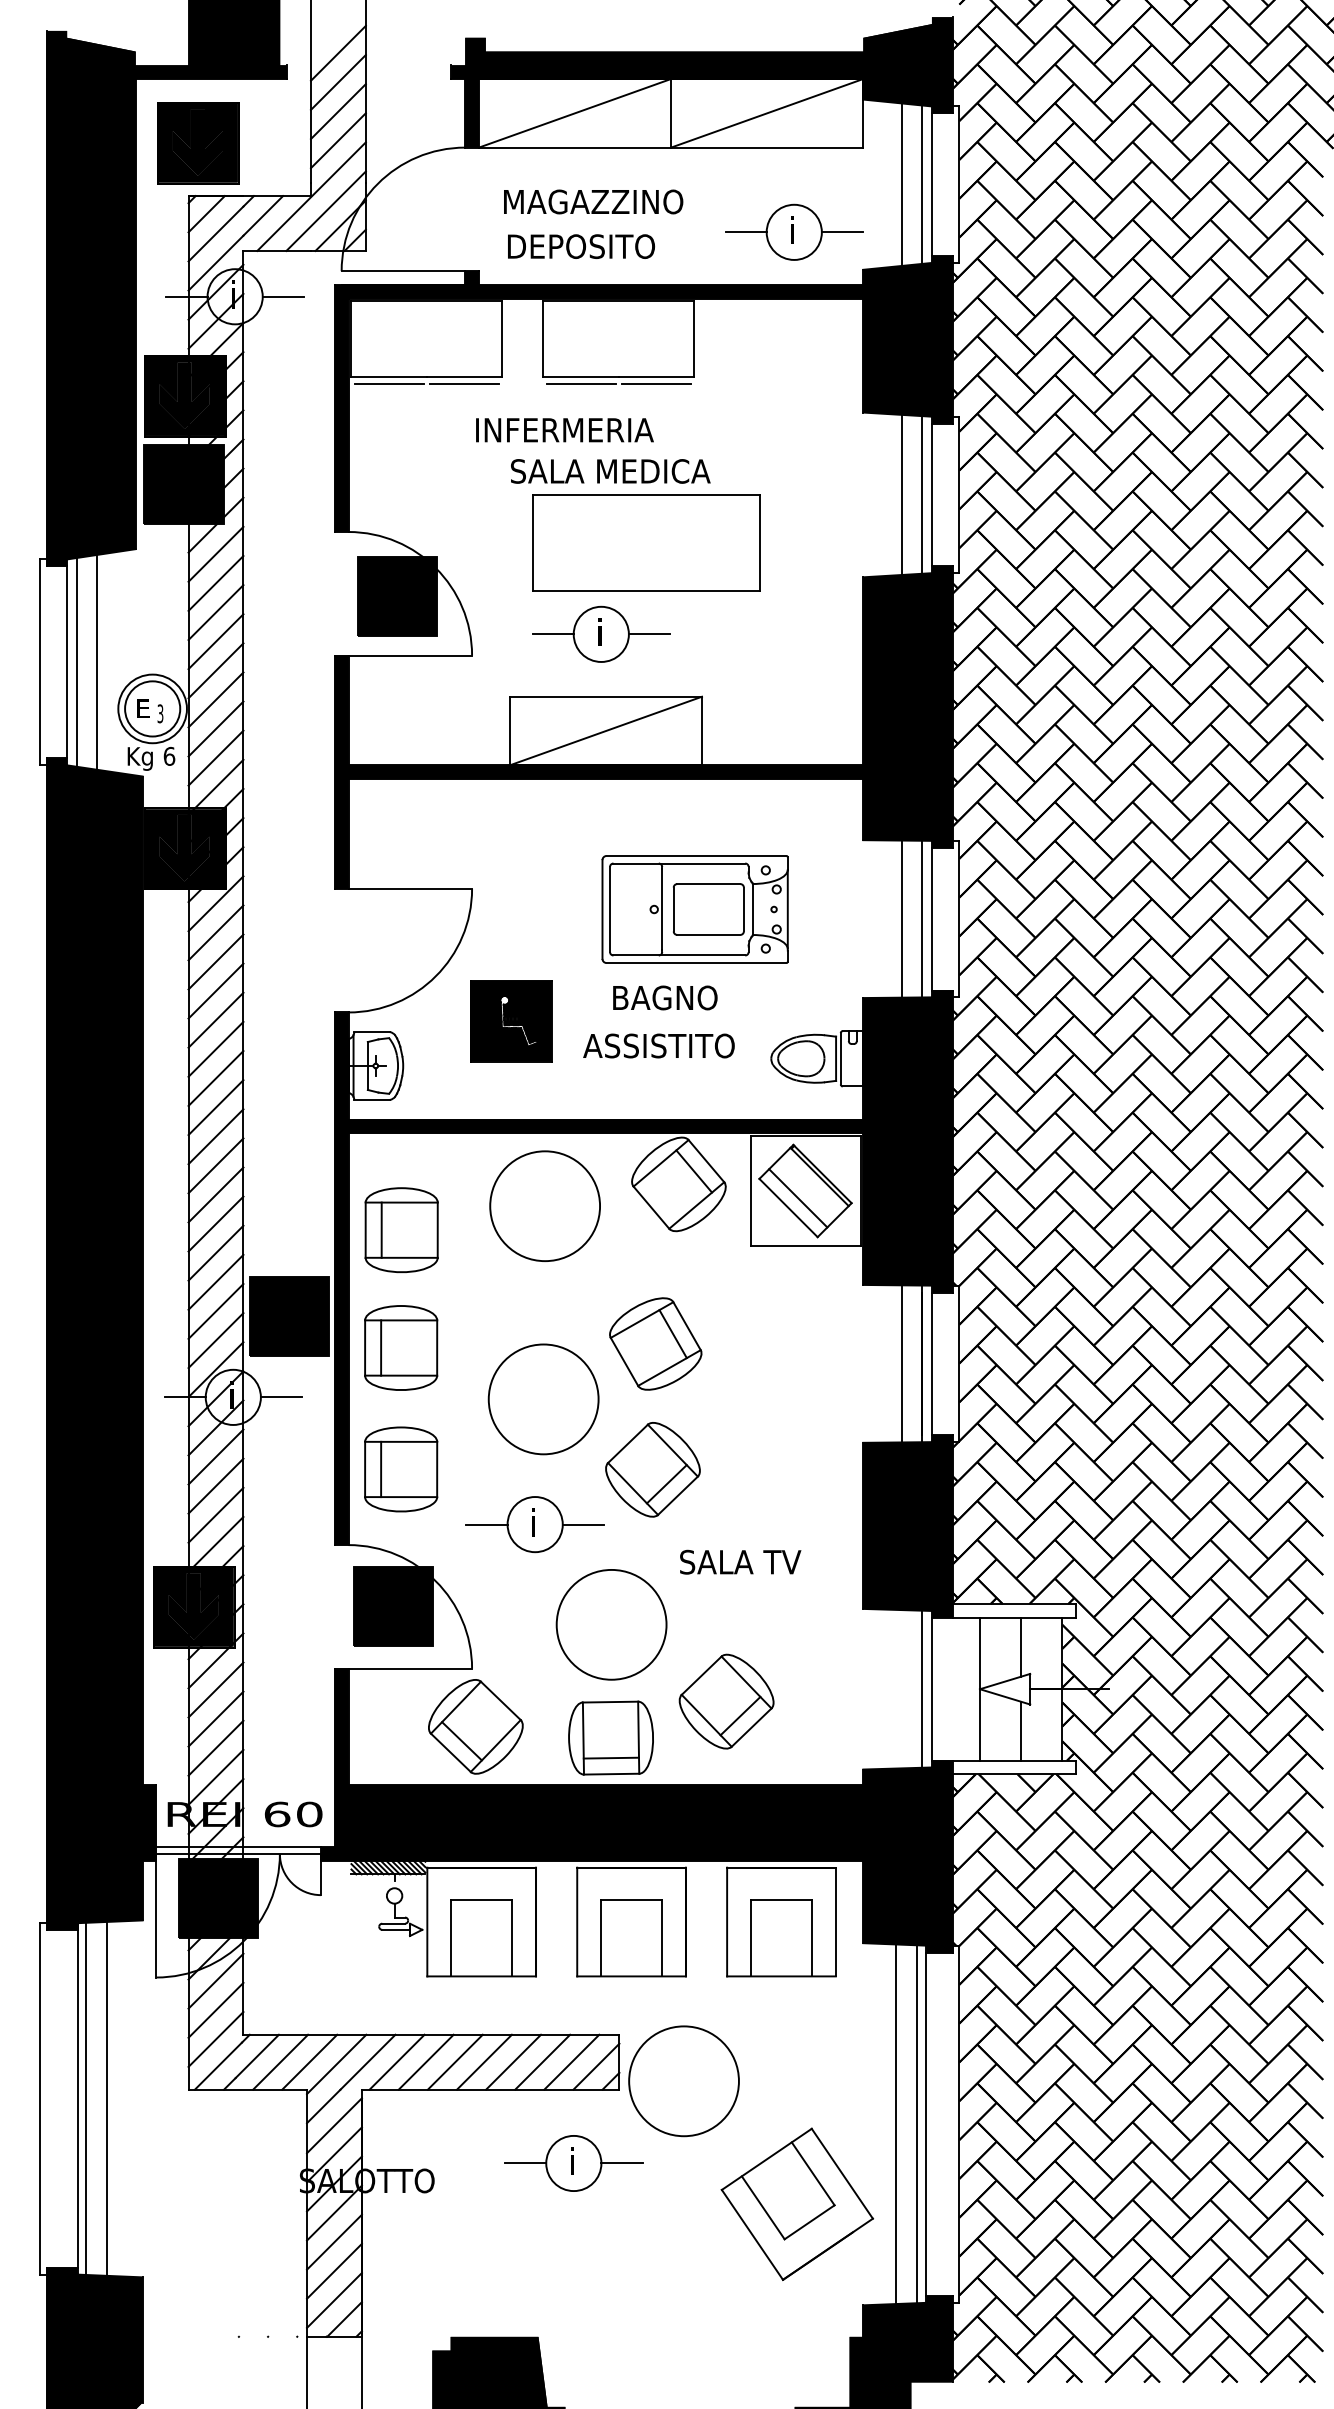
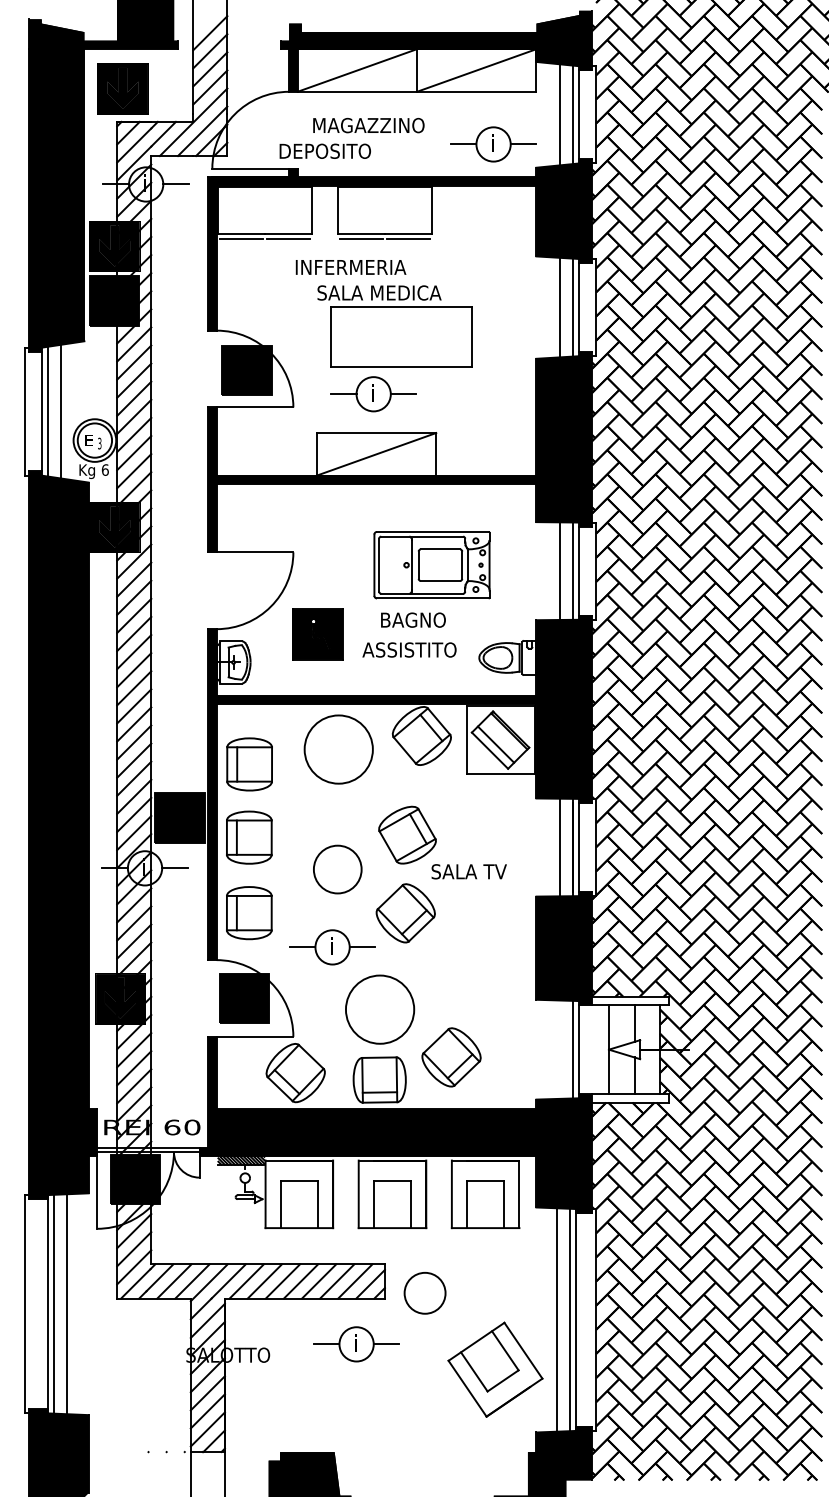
text: (580, 245) -> (324, 150), moved
circle: (543, 1399) -> (337, 869), size x0.7
text: (739, 1561) -> (468, 871), moved
circle: (683, 2081) -> (424, 1293), size x0.6

